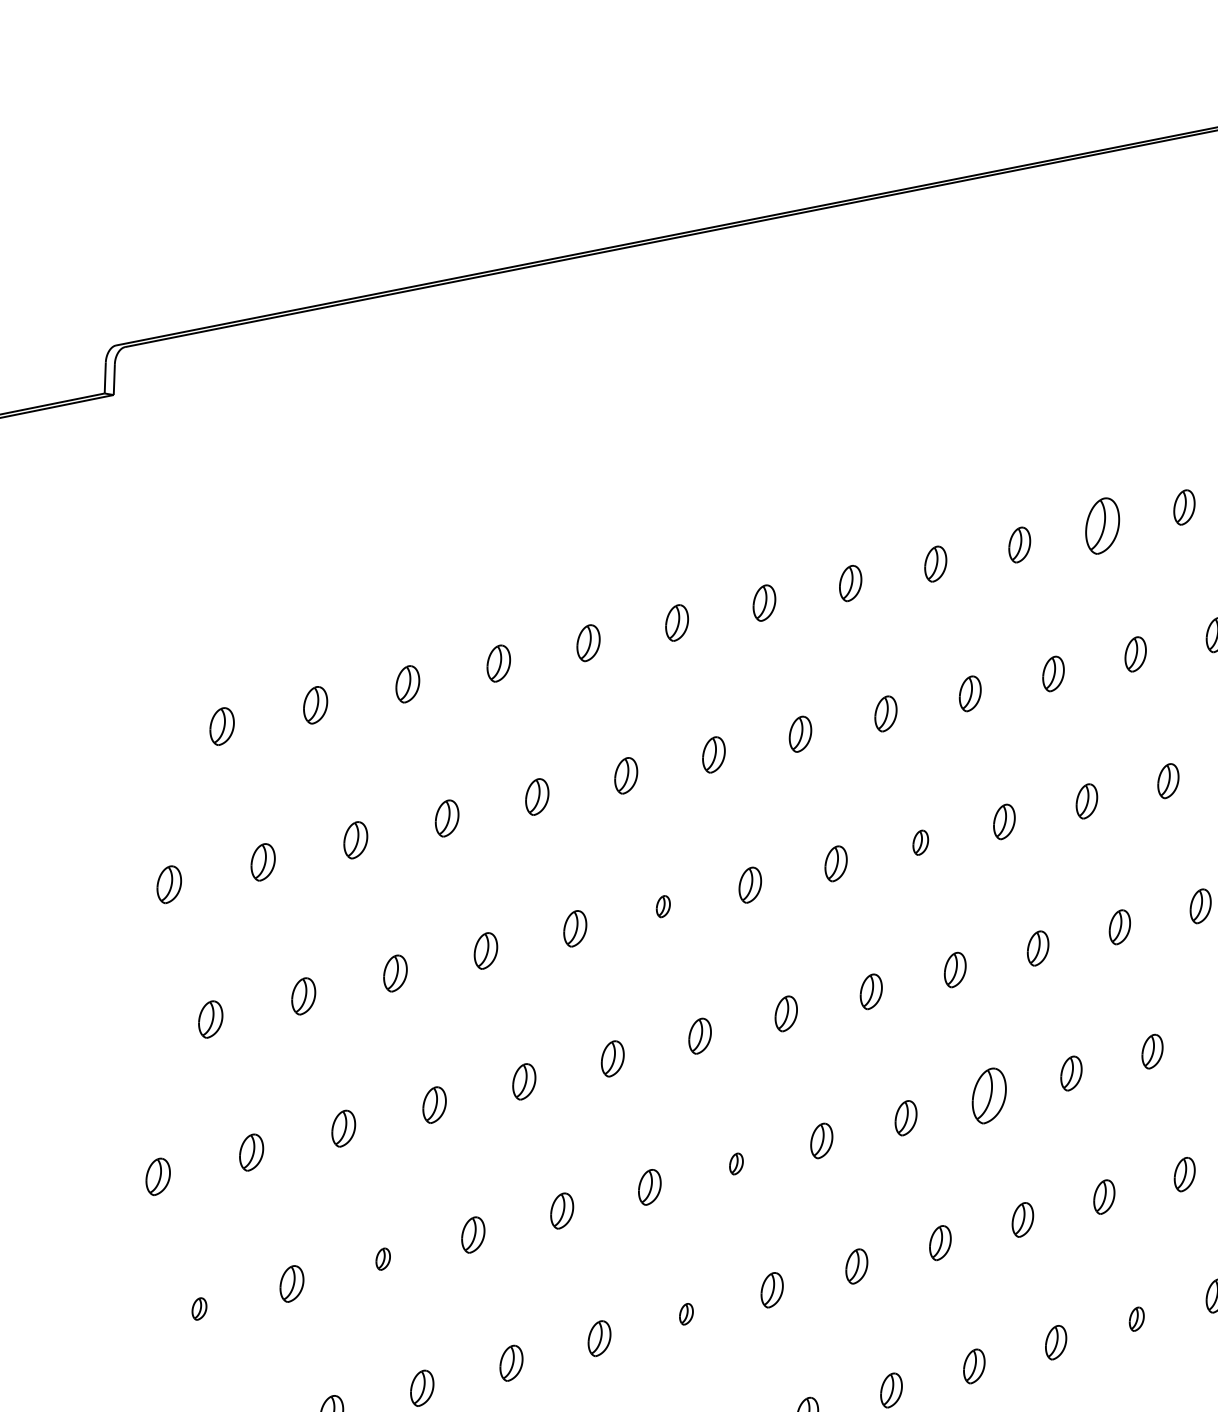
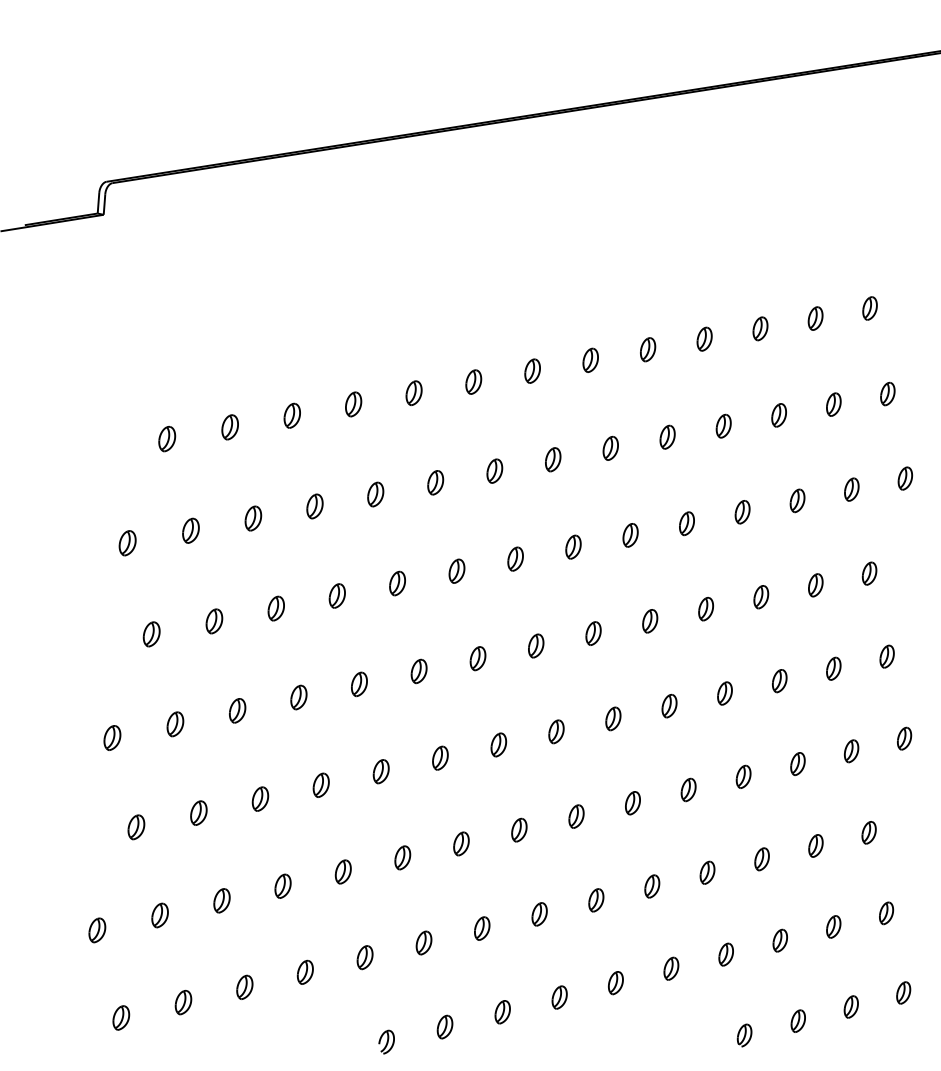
part: (1102, 525) -> (760, 328), size x0.62
part: (920, 842) -> (630, 535), size x1.43
part: (662, 905) -> (456, 570), size x1.67
part: (989, 1094) -> (669, 705), size x0.62
part: (735, 1163) -> (498, 744), size x1.67
part: (383, 1258) -> (260, 798), size x1.67
part: (199, 1309) -> (136, 827), size x1.67
part: (686, 1313) -> (461, 843), size x1.67
part: (1135, 1319) -> (761, 859), size x1.43

